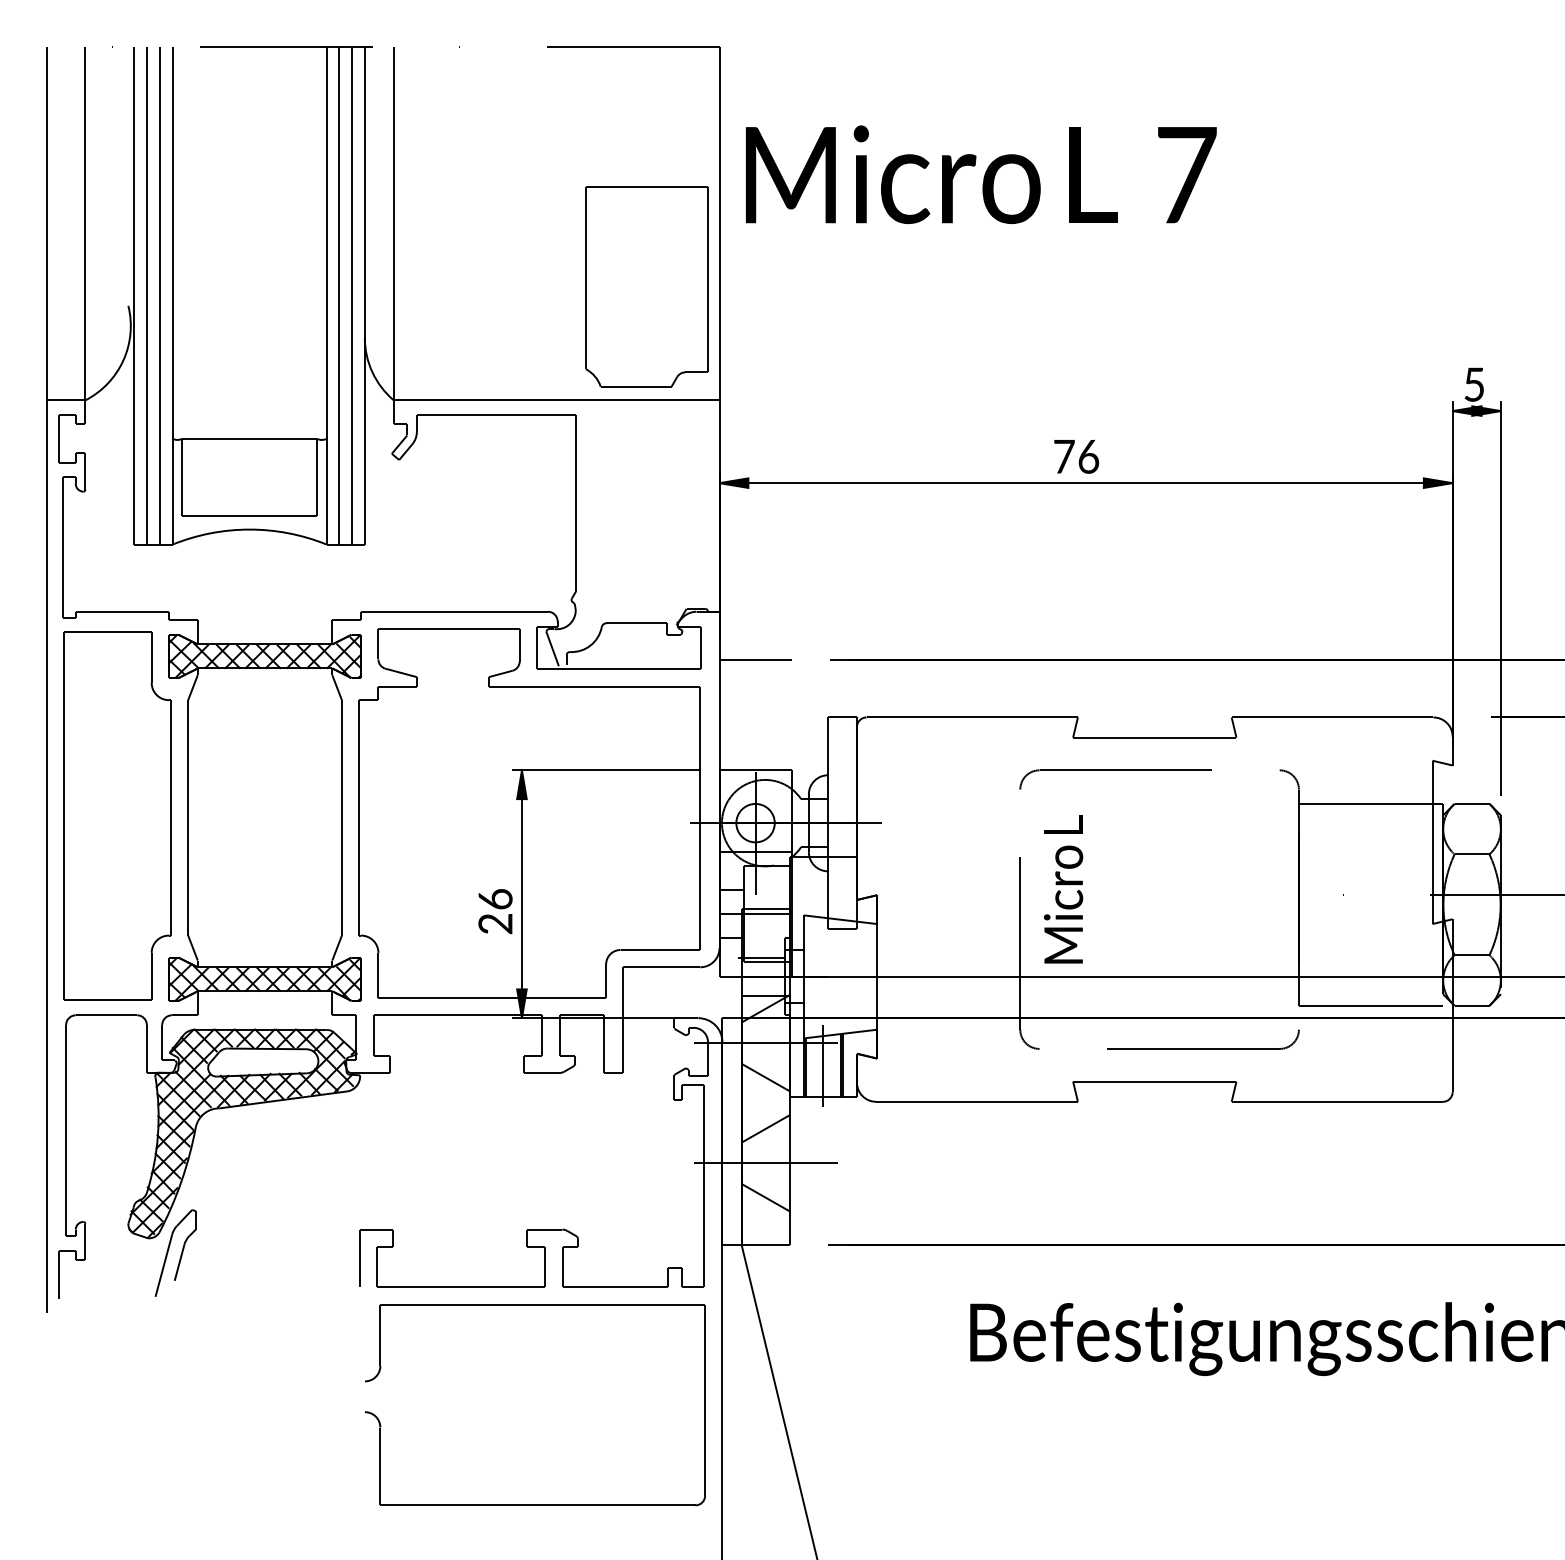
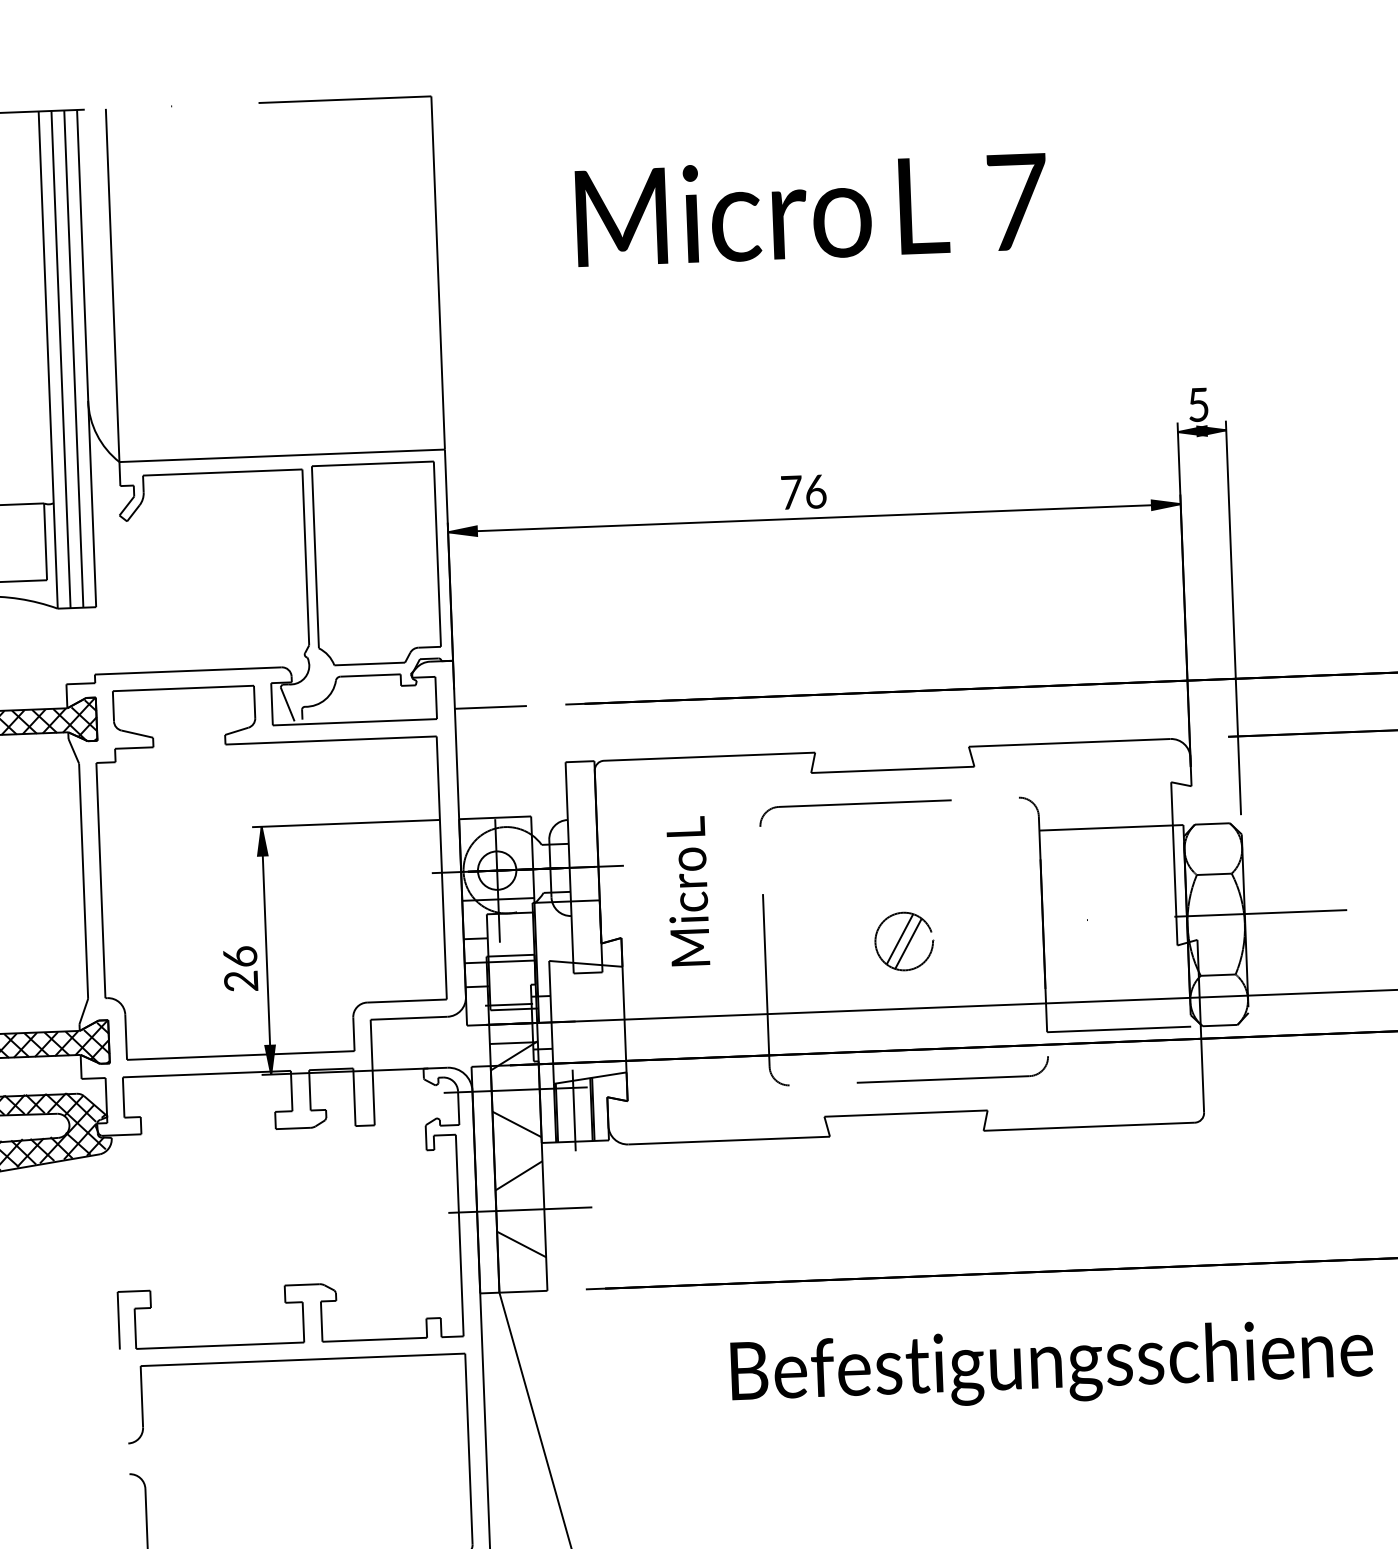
text: (981, 174) -> (811, 209), moved
part: (646, 286) -> (376, 563), moved
text: (1063, 889) -> (688, 891), moved
part: (1159, 909) -> (904, 941), added

